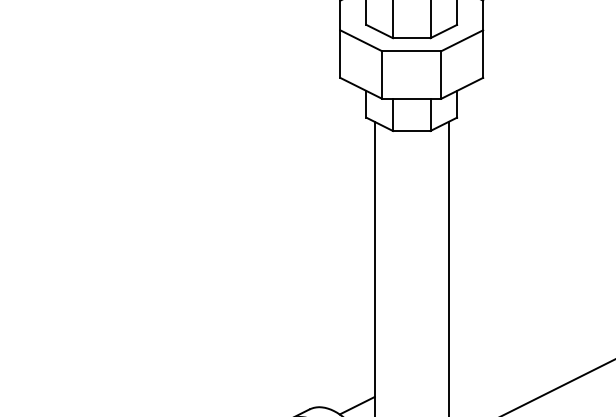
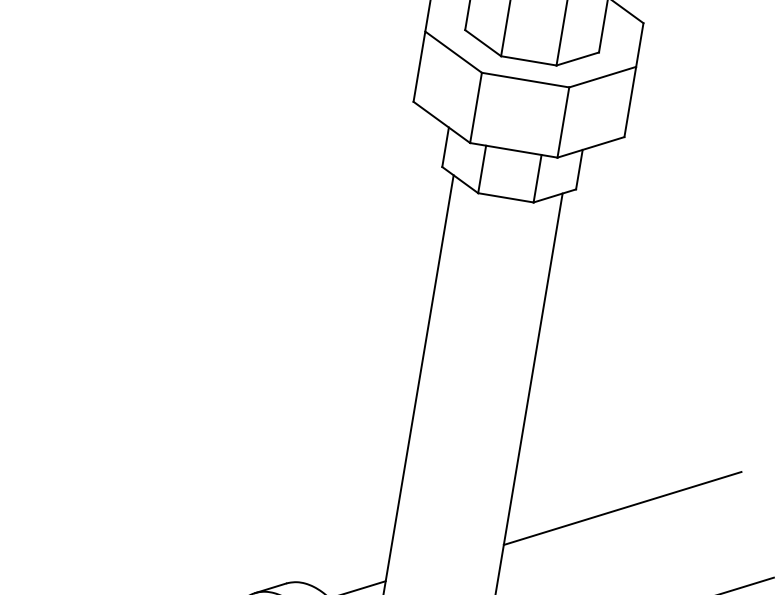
line: (522, 322) -> (622, 507), added

